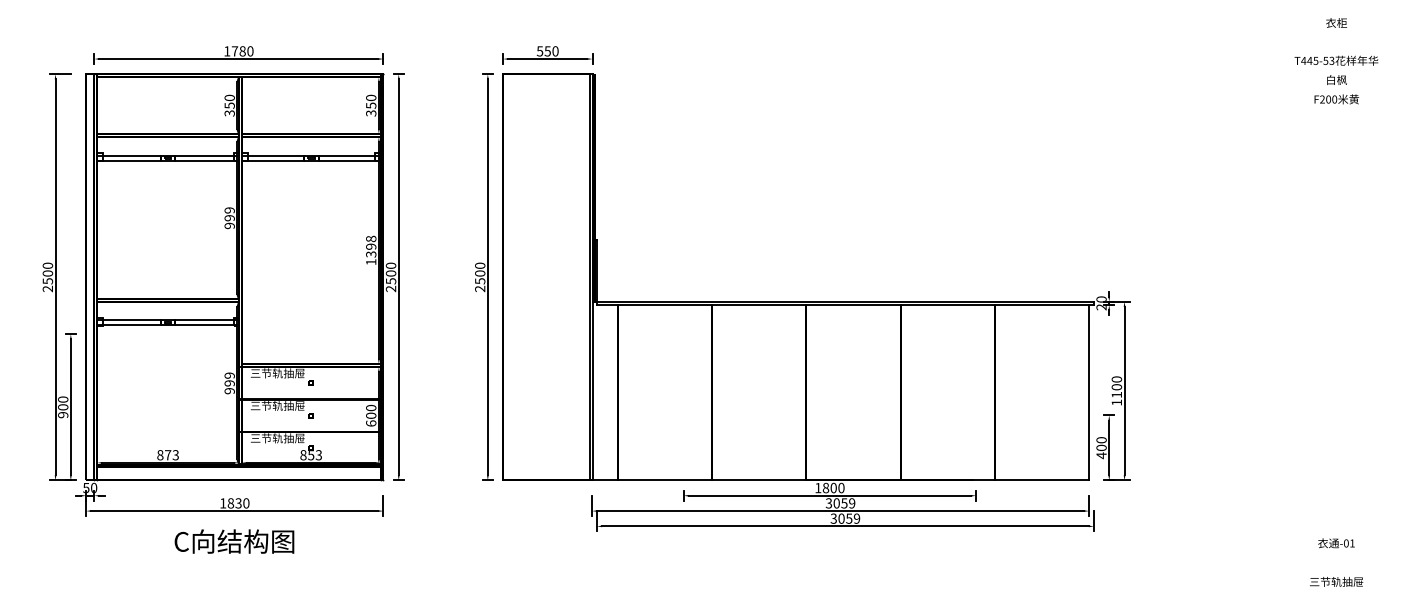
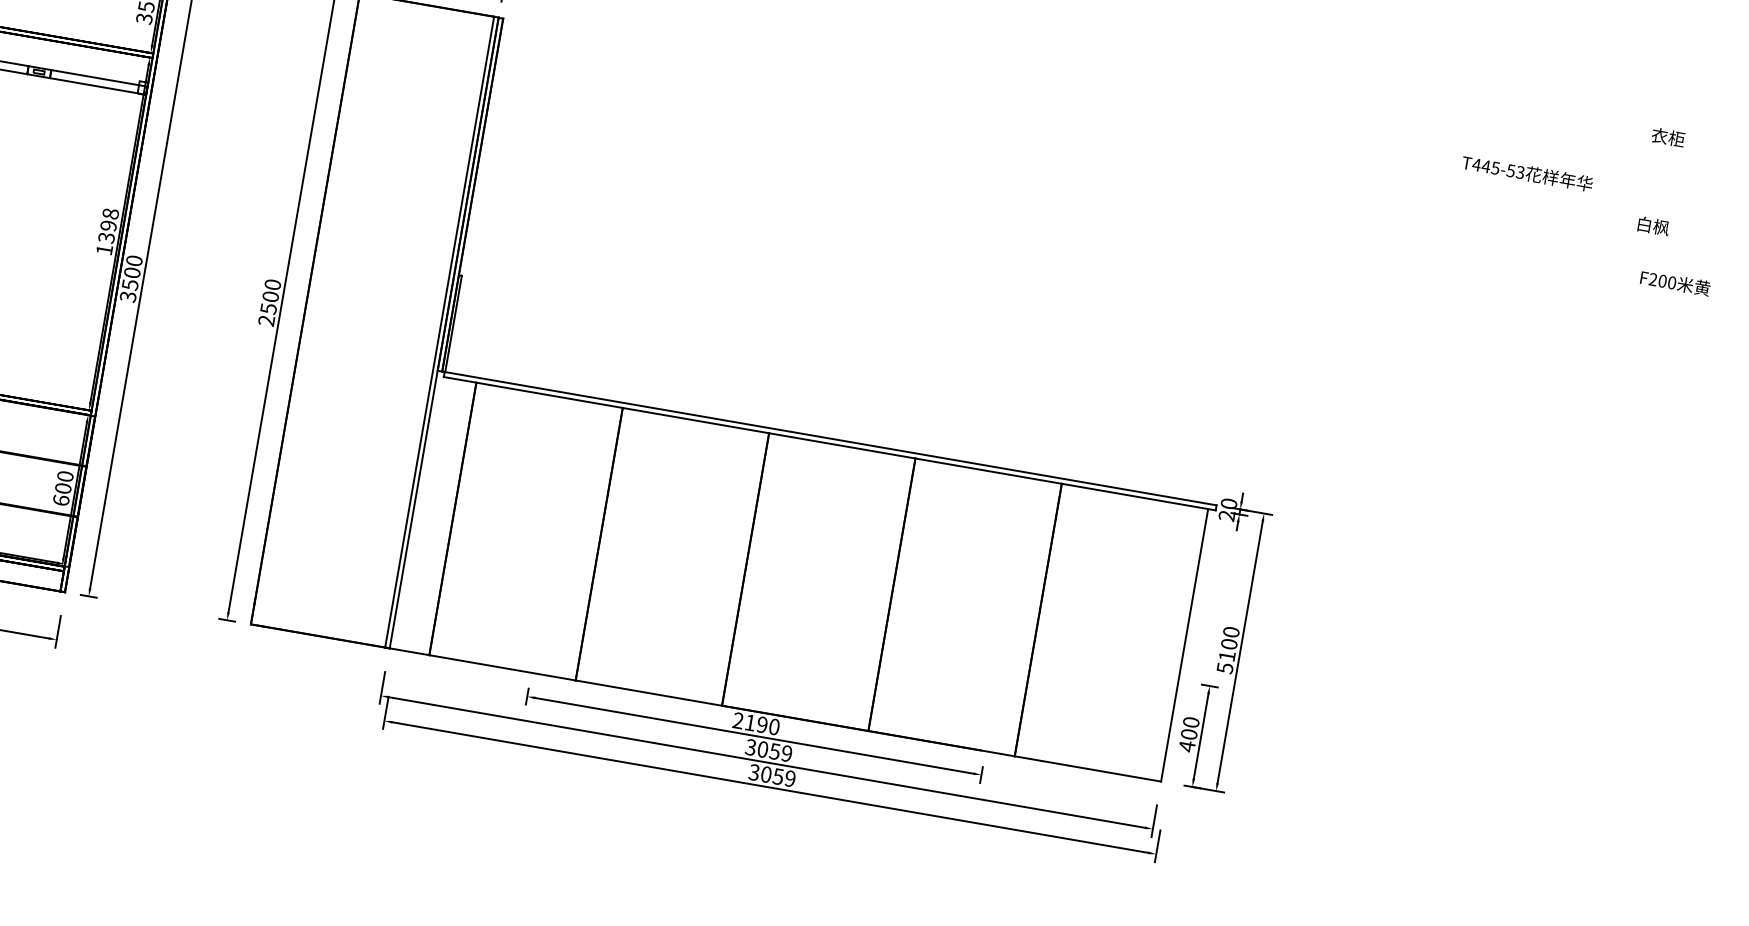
text: (1336, 60) -> (1527, 173), moved
text: (1336, 99) -> (1674, 283), moved
text: (391, 288) -> (128, 296), 2500 -> 3500
text: (1116, 402) -> (1224, 667), 1100 -> 5100
text: (825, 487) -> (749, 721), 1800 -> 2190

